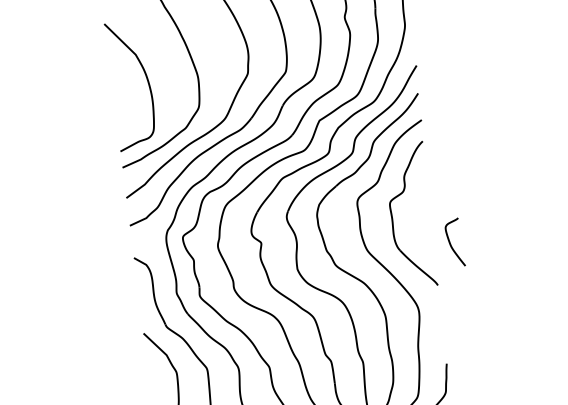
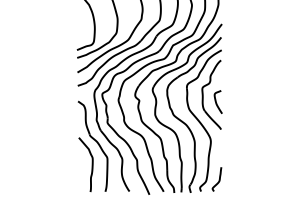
curve: (450, 241) -> (216, 101), moved

